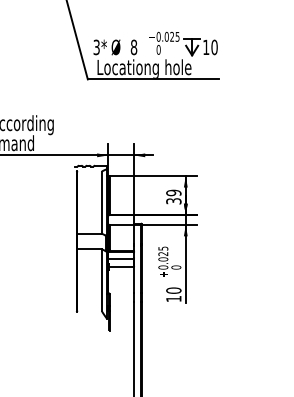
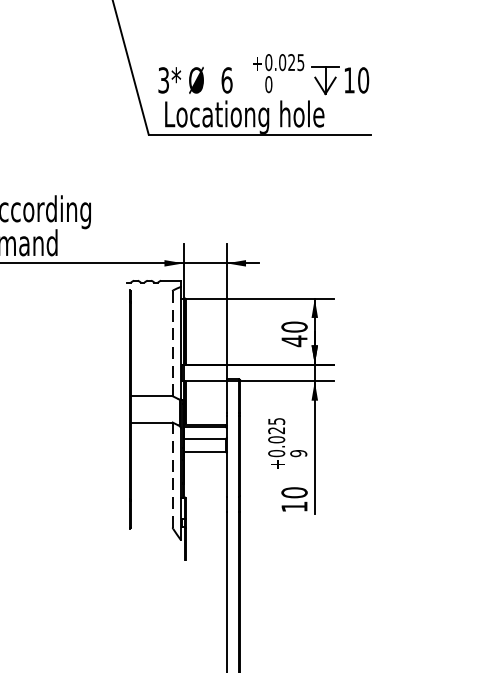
text: (133, 46) -> (226, 78), 8 -> 6
text: (173, 196) -> (293, 333), 39 -> 40
line: (102, 202) -> (173, 343), solid -> dashed
text: (176, 267) -> (299, 453), 0 -> 9
line: (102, 280) -> (173, 475), solid -> dashed

